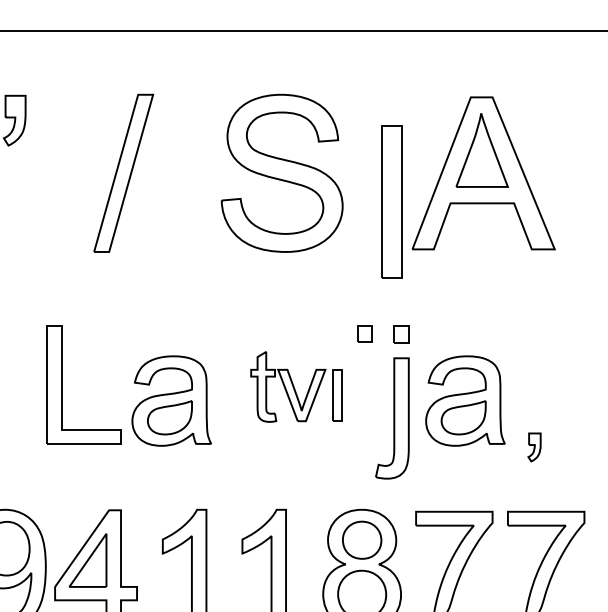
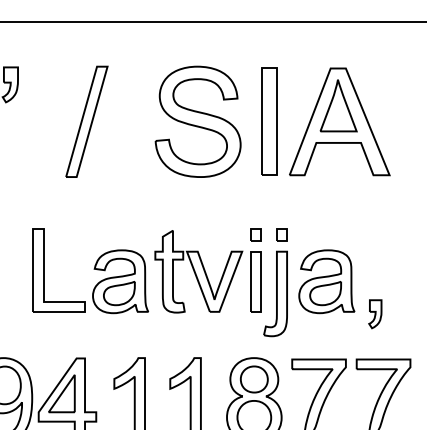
part: (392, 201) -> (269, 121), moved
part: (295, 386) -> (207, 271), size x1.67
part: (534, 447) -> (375, 314), size x1.43

